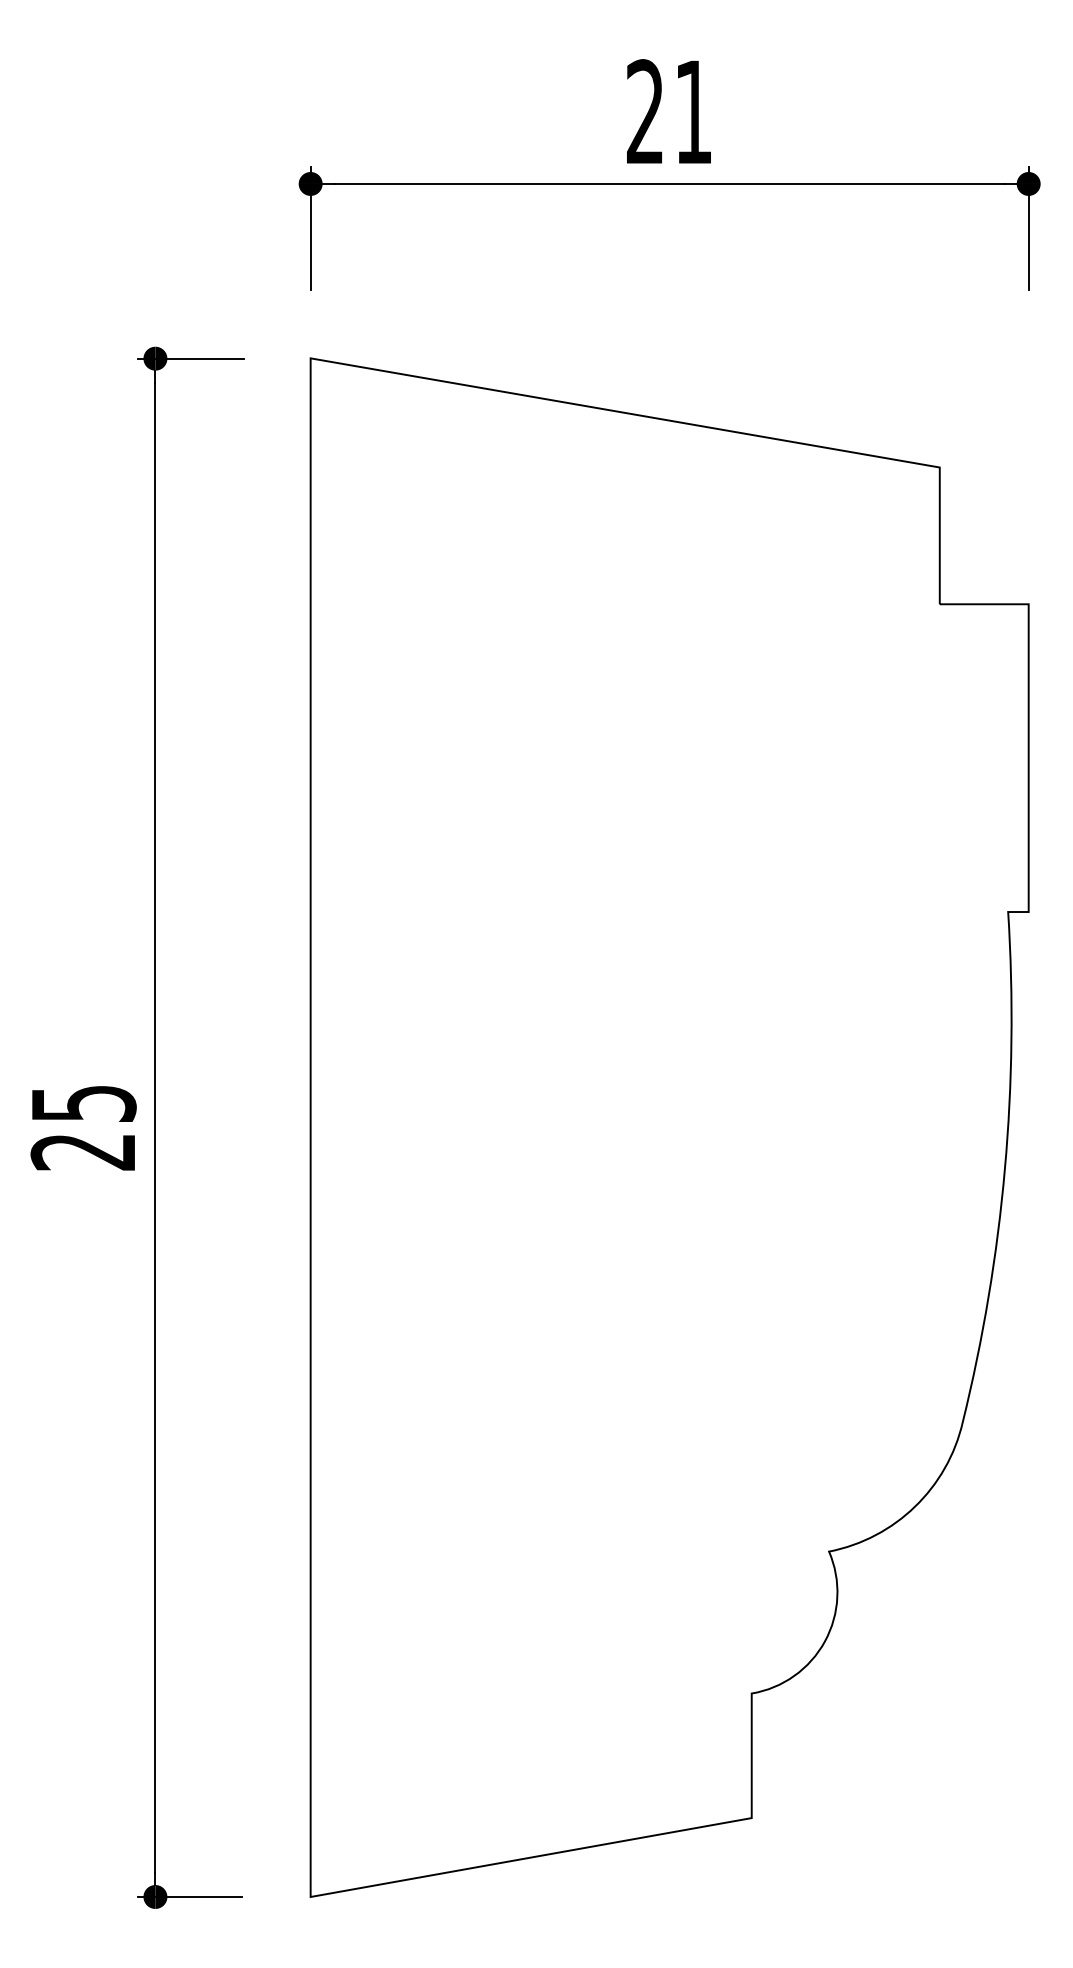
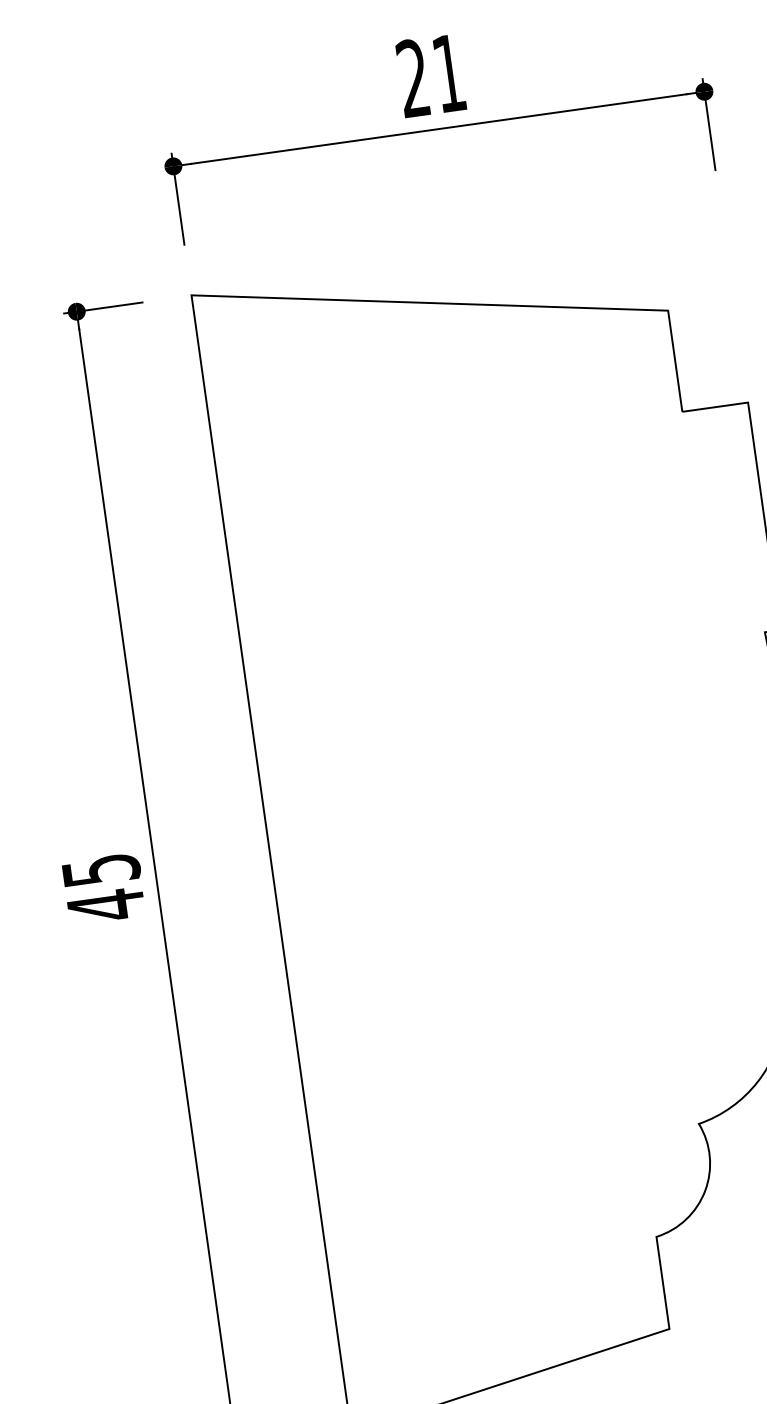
text: (82, 1152) -> (105, 906), 25 -> 45

